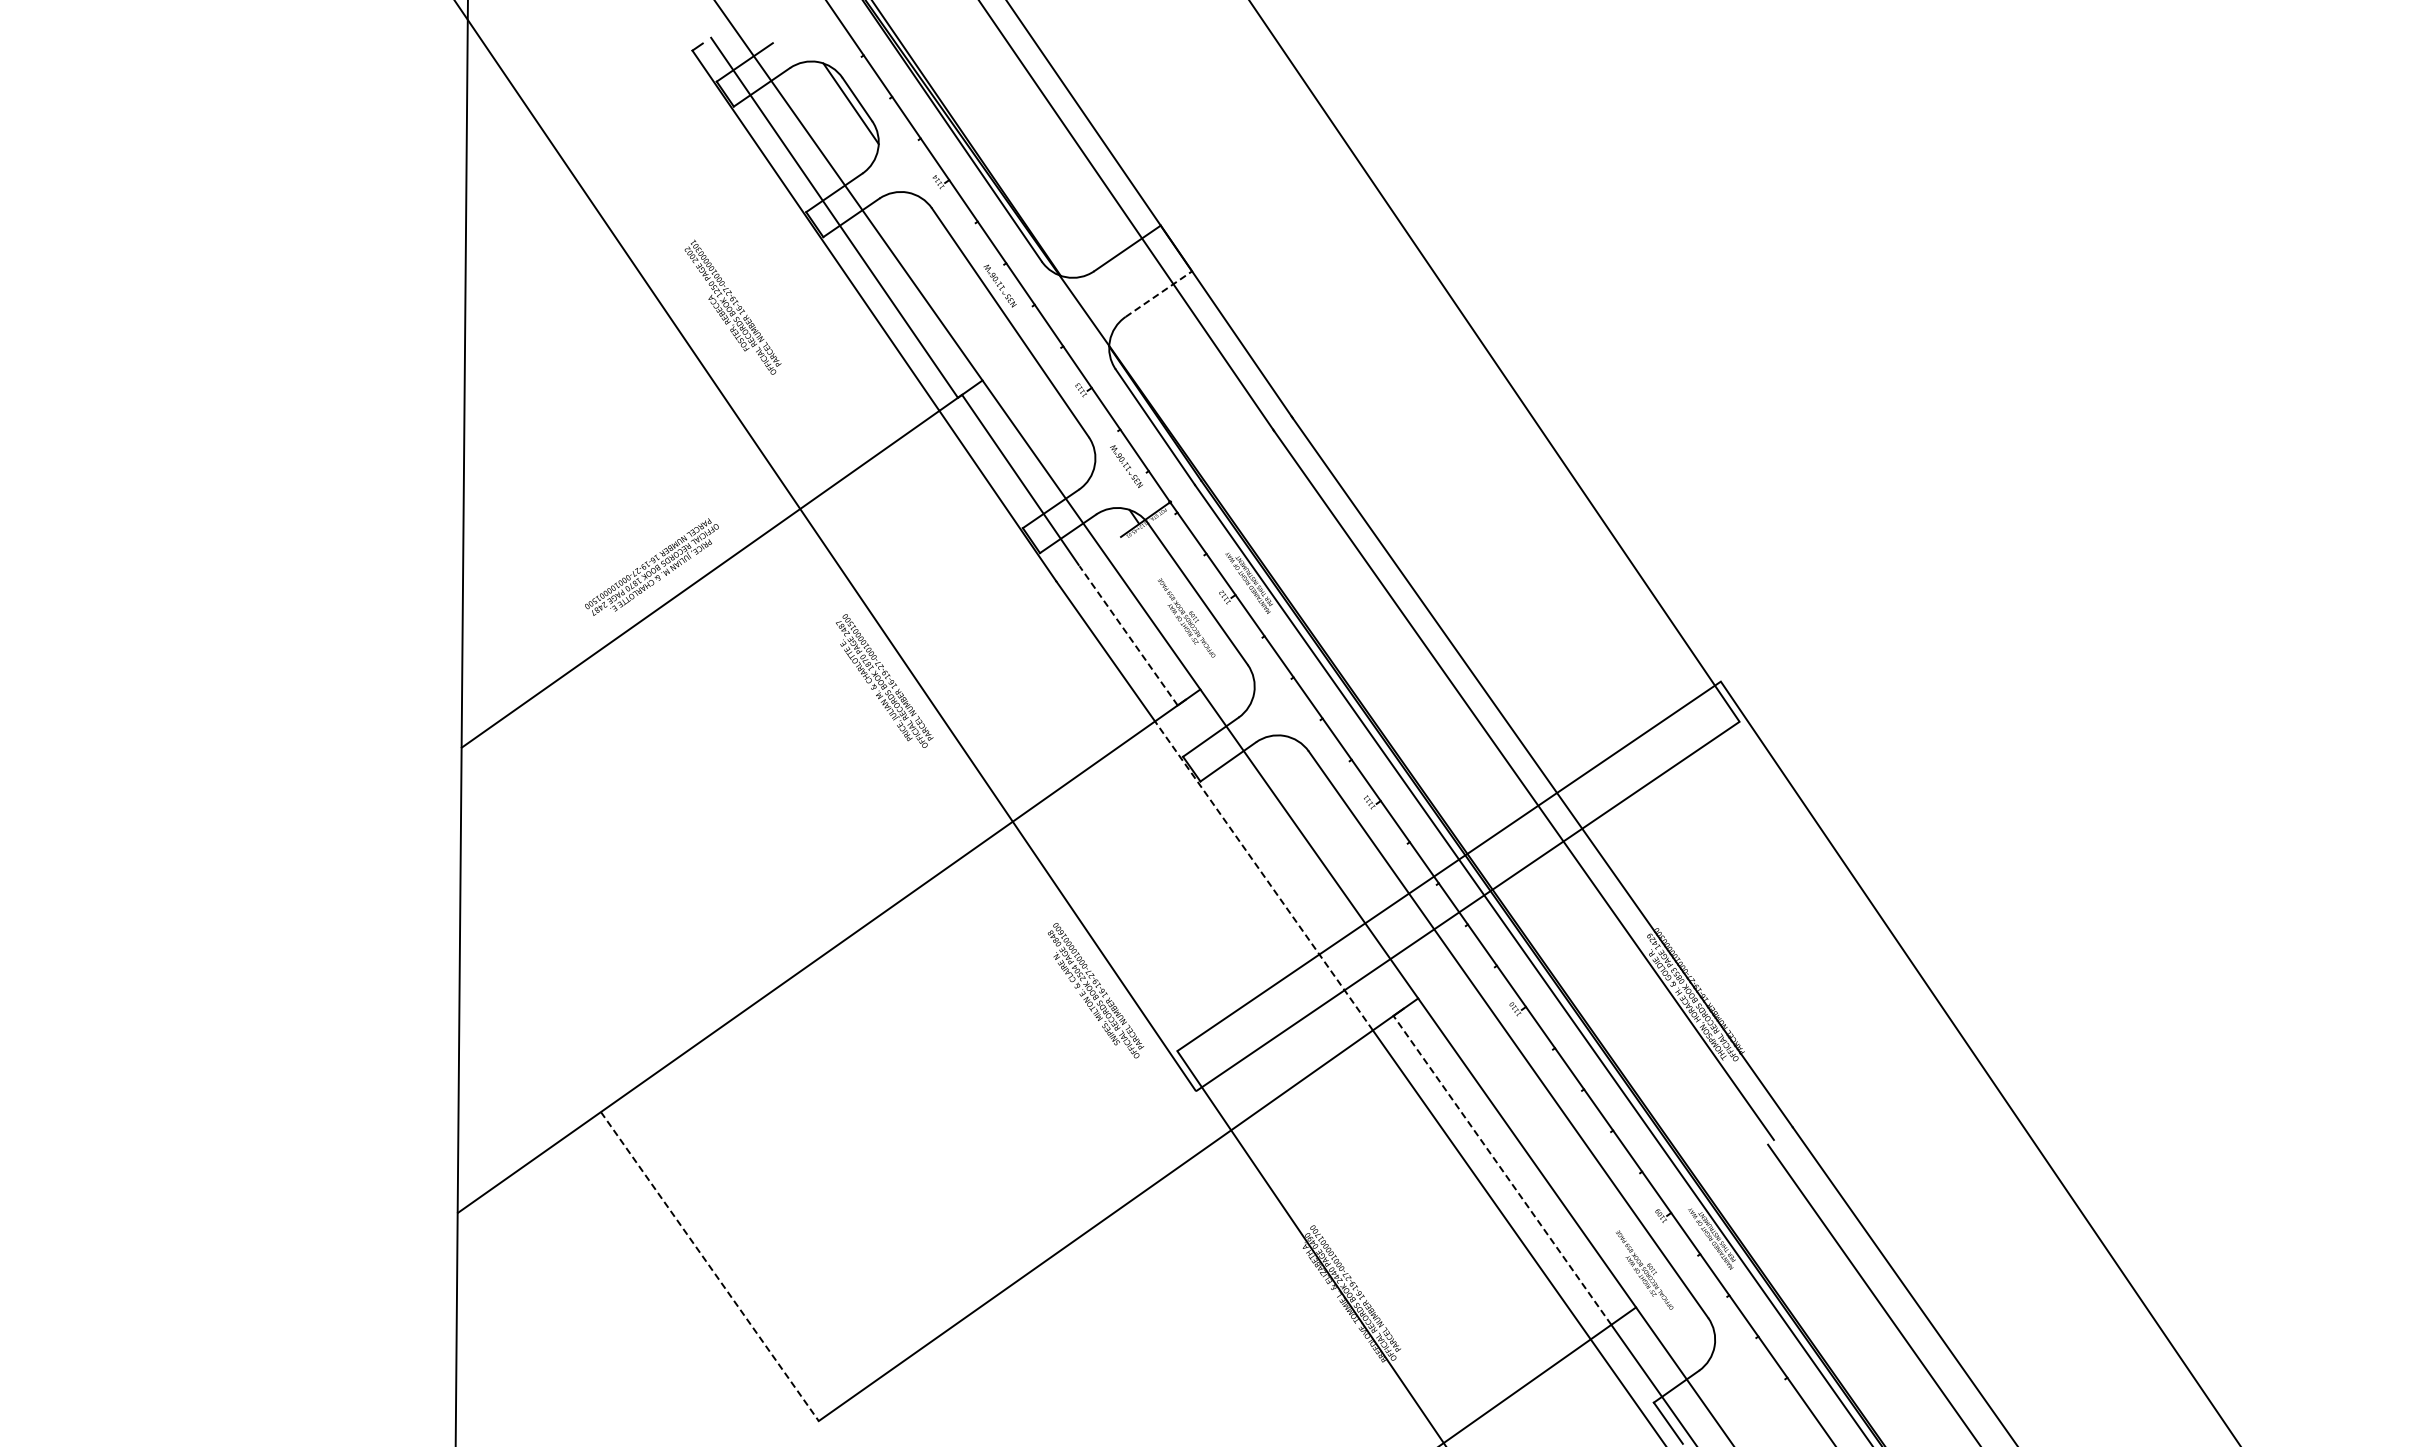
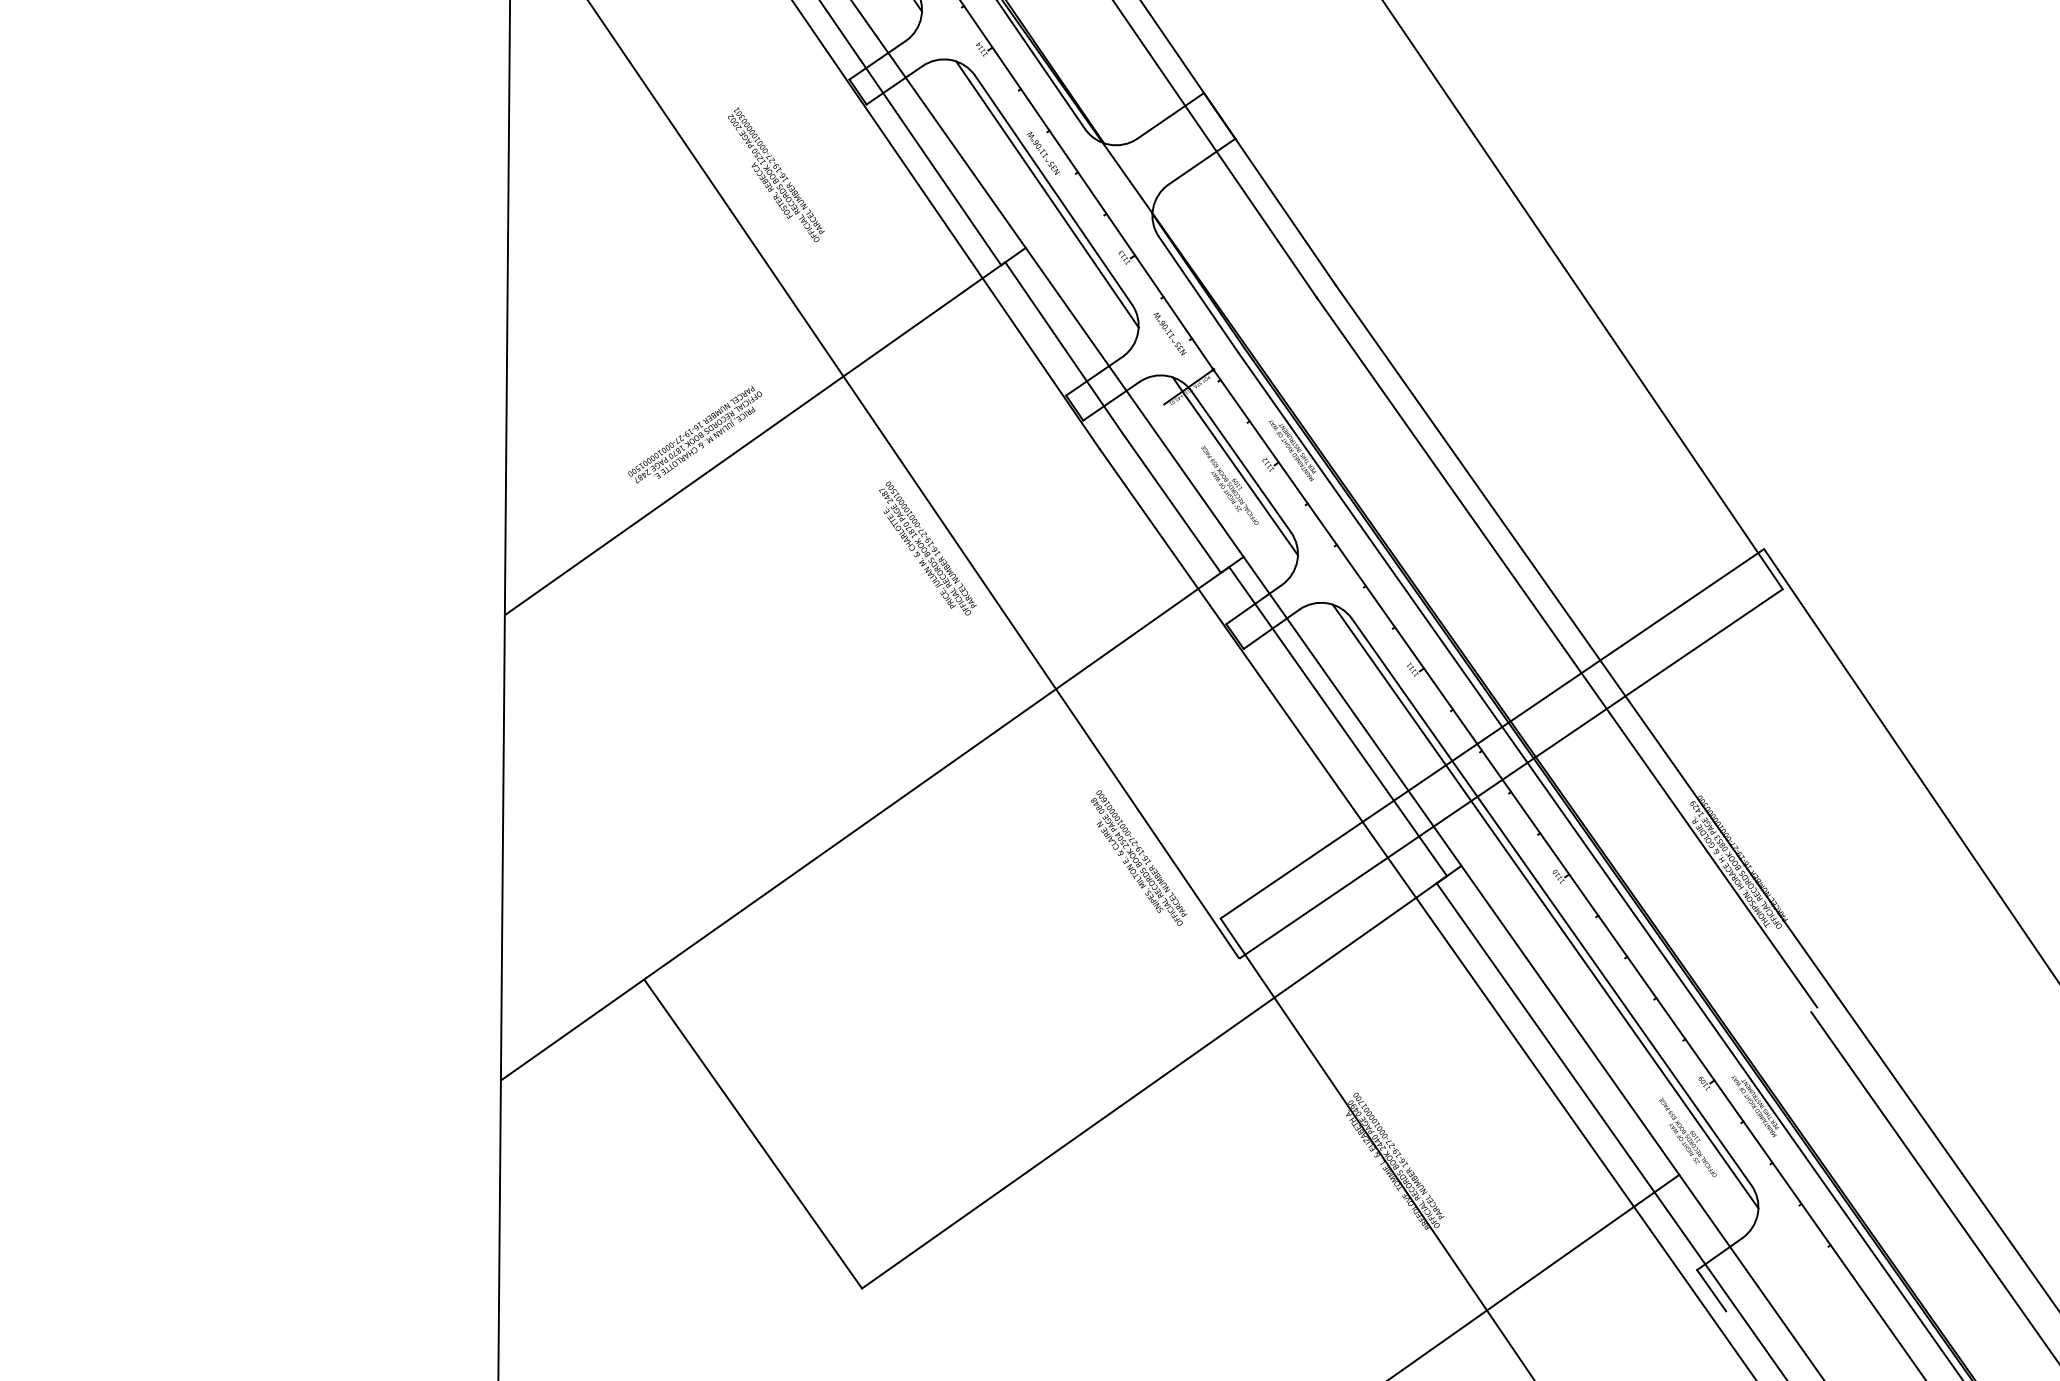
line: (1159, 293) -> (1202, 160), dashed -> solid
line: (1003, 327) -> (1046, 194), added
line: (1196, 605) -> (1239, 472), added
line: (1128, 635) -> (1171, 502), dashed -> solid
line: (1294, 853) -> (1337, 720), added
line: (1263, 875) -> (1306, 742), dashed -> solid
line: (1502, 1038) -> (1545, 905), added
line: (1502, 1169) -> (1545, 1036), dashed -> solid
line: (710, 1266) -> (753, 1133), dashed -> solid

